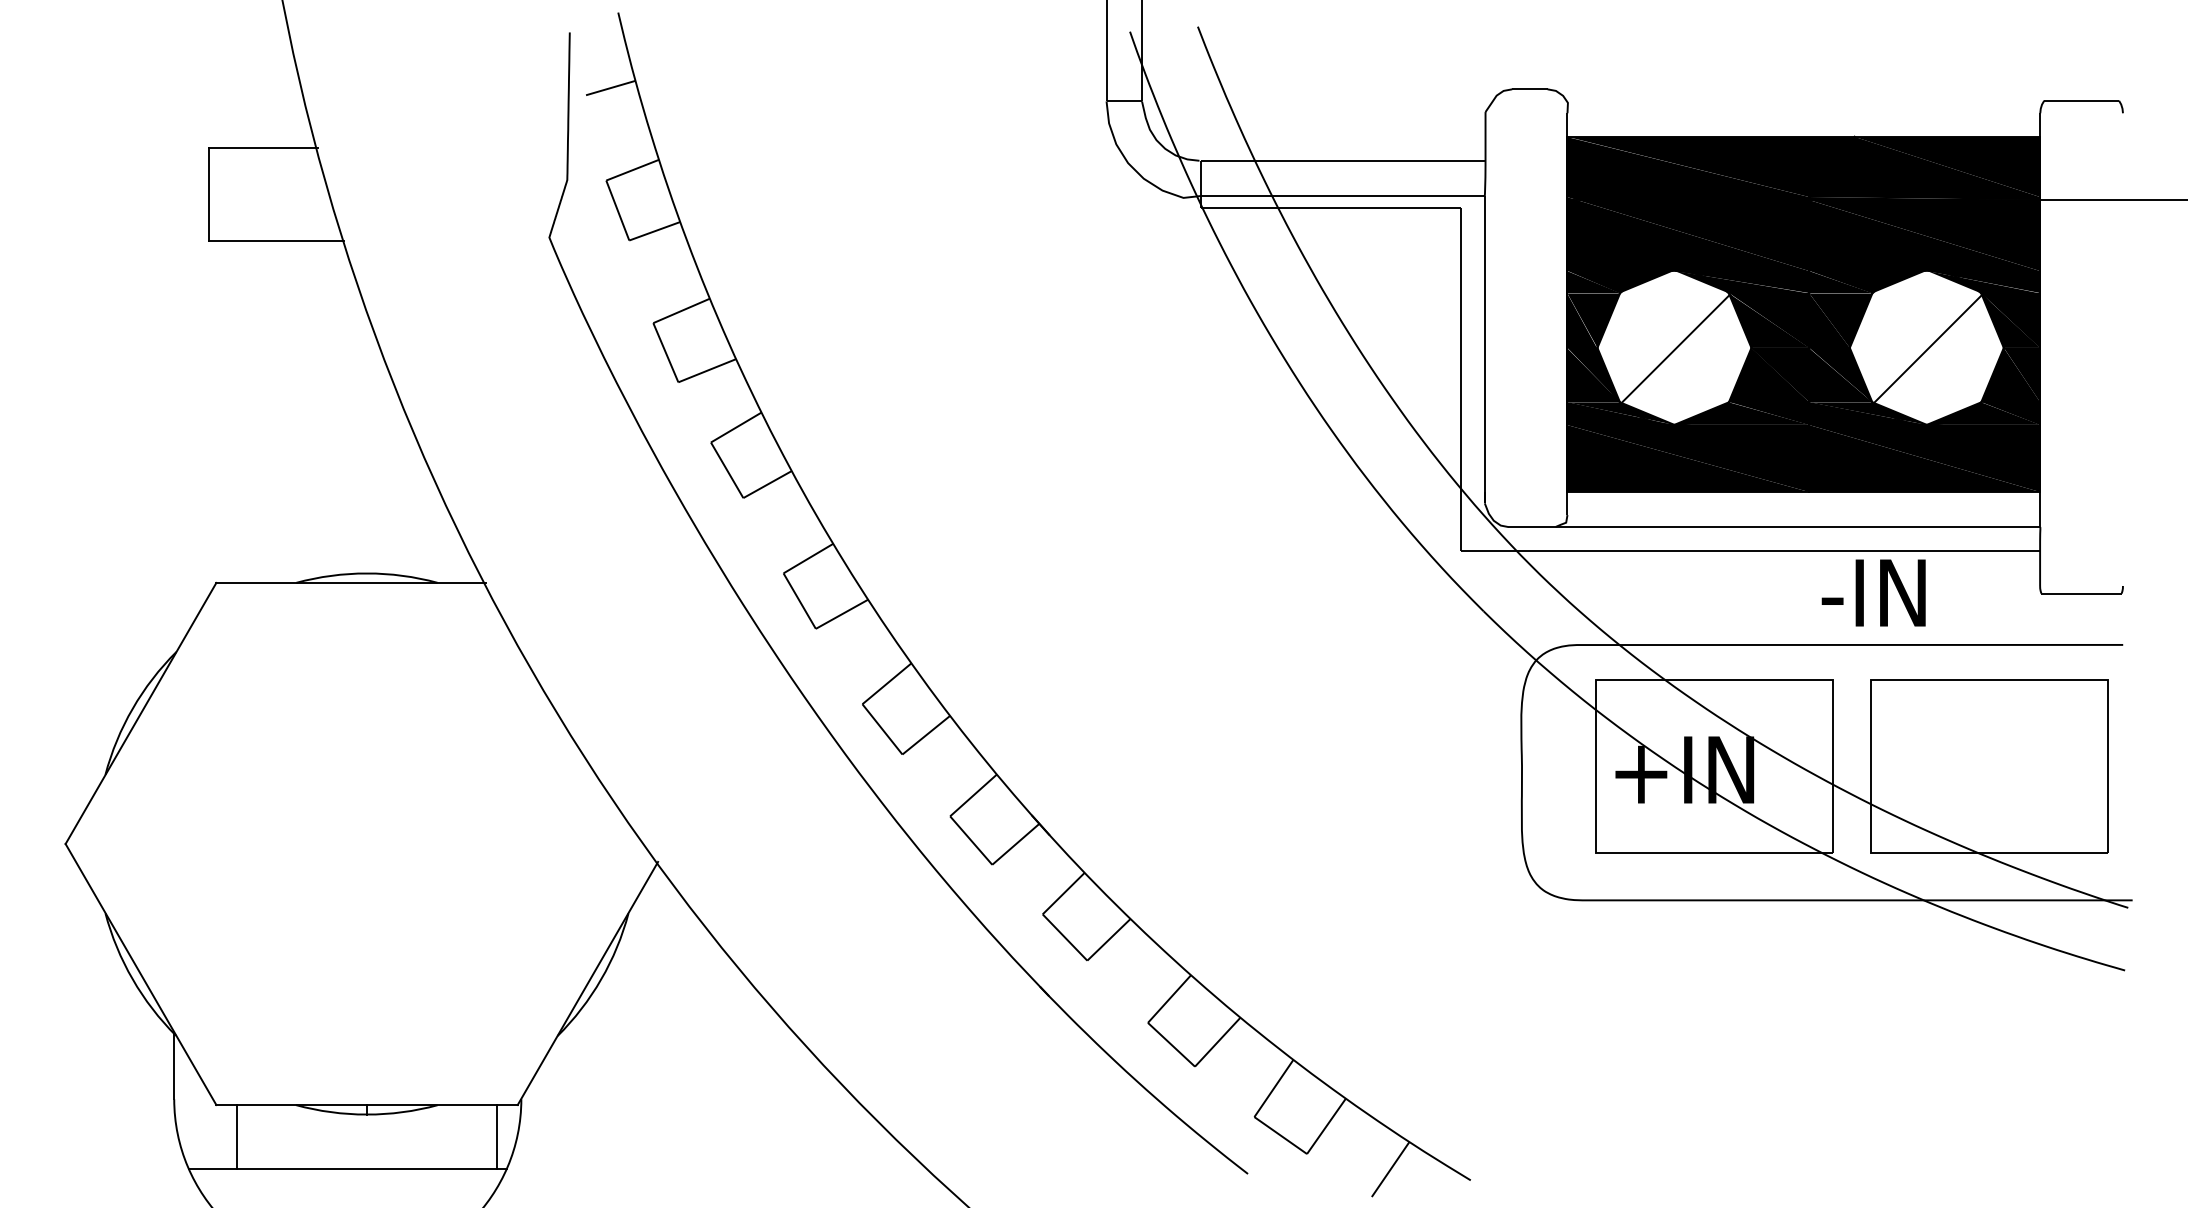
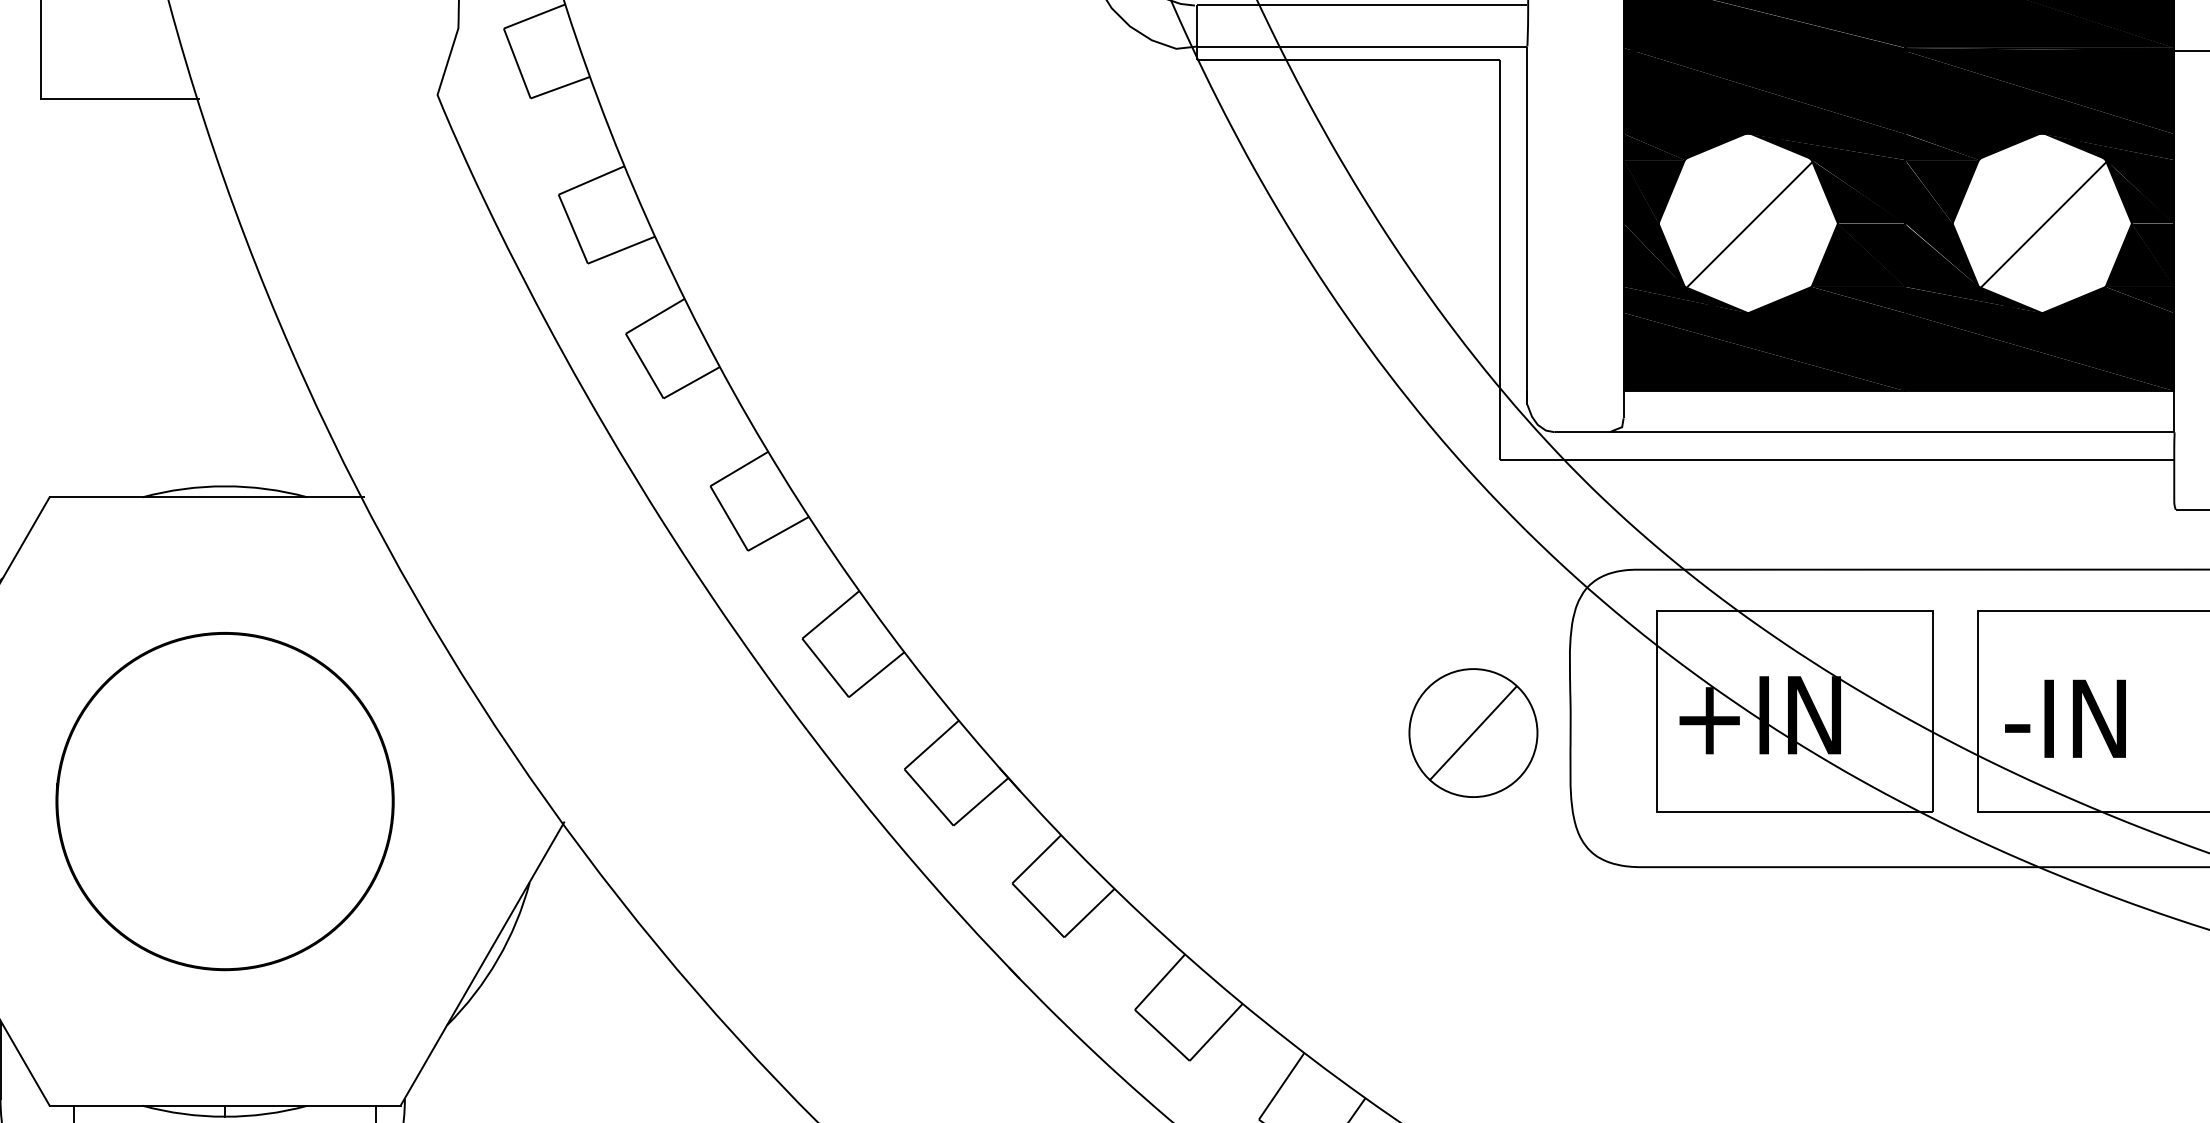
text: (1873, 592) -> (2065, 718), moved
part: (1438, 785) -> (1473, 733), added
circle: (366, 843) -> (224, 800), added

